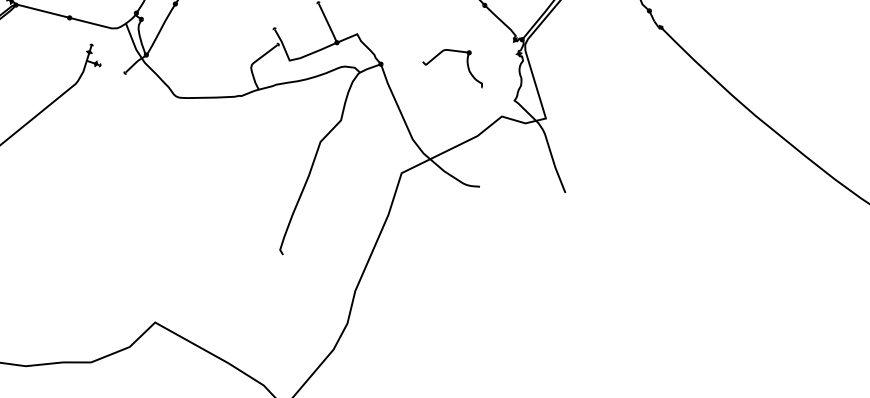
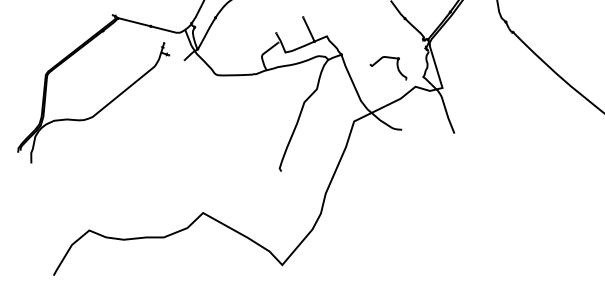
part: (465, 65) -> (396, 66), moved

